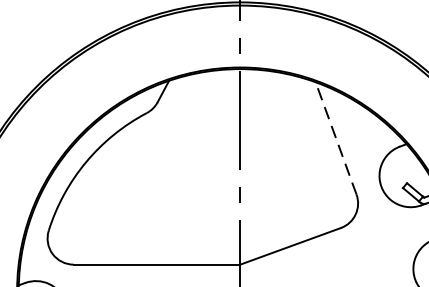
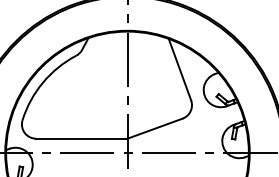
line: (335, 138) -> (179, 69), dashed -> solid

